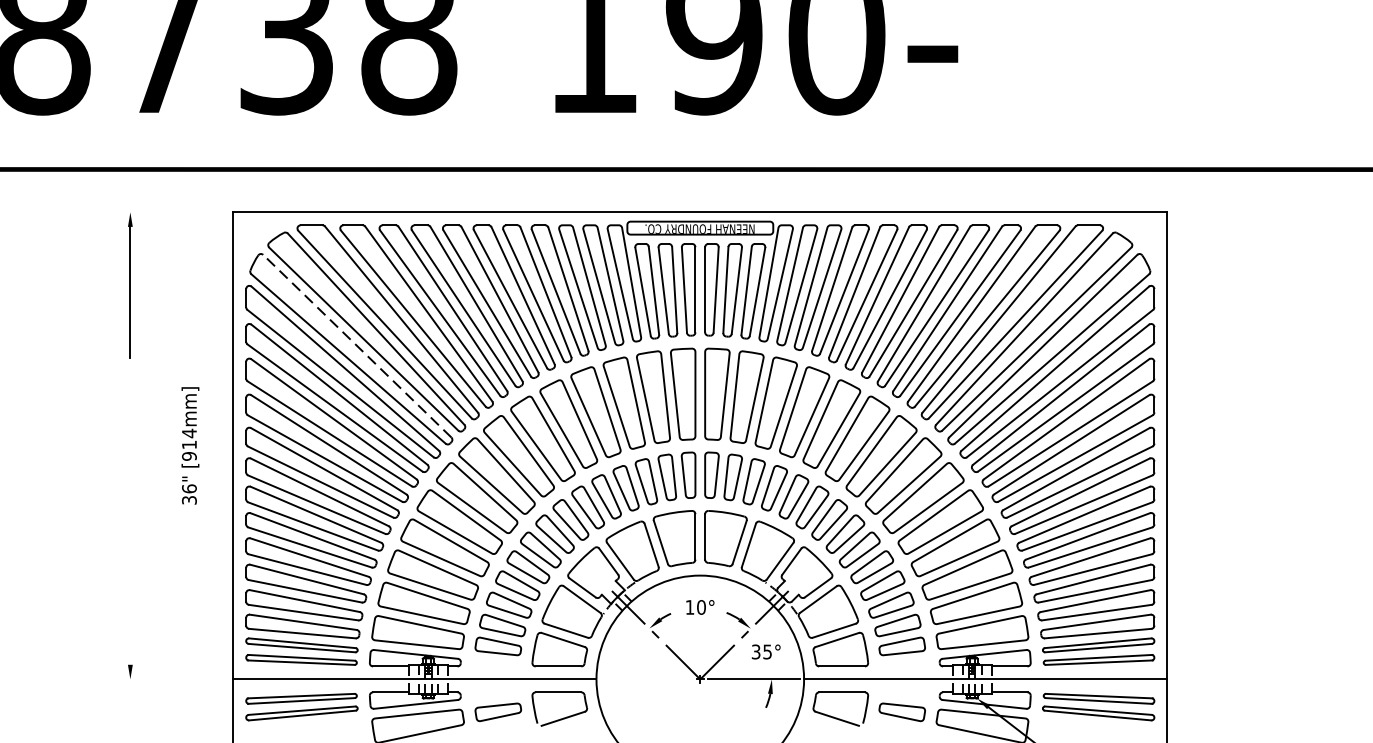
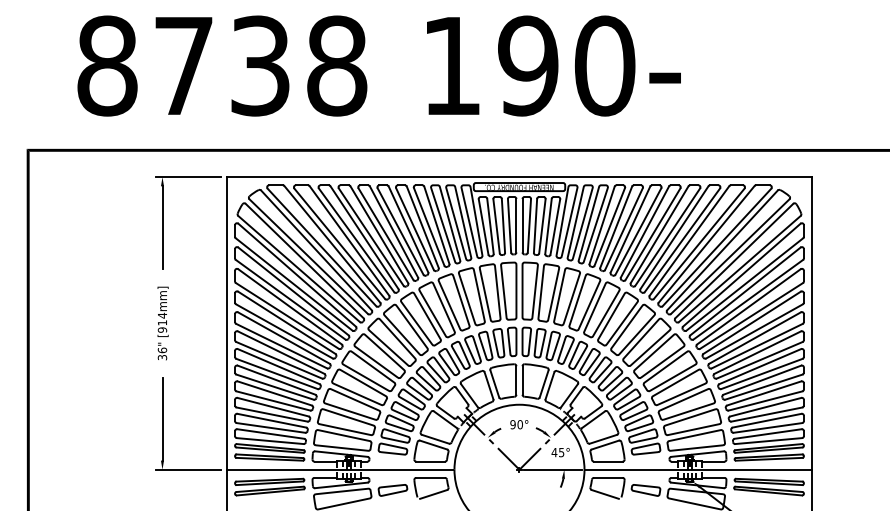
line: (171, 212) -> (188, 177), added
line: (357, 345) -> (304, 260), dashed -> solid
text: (189, 445) -> (162, 323), moved
line: (130, 599) -> (162, 419), added
text: (689, 607) -> (512, 424), 10° -> 90°
text: (756, 651) -> (554, 452), 35° -> 45°
line: (171, 678) -> (188, 469), added

